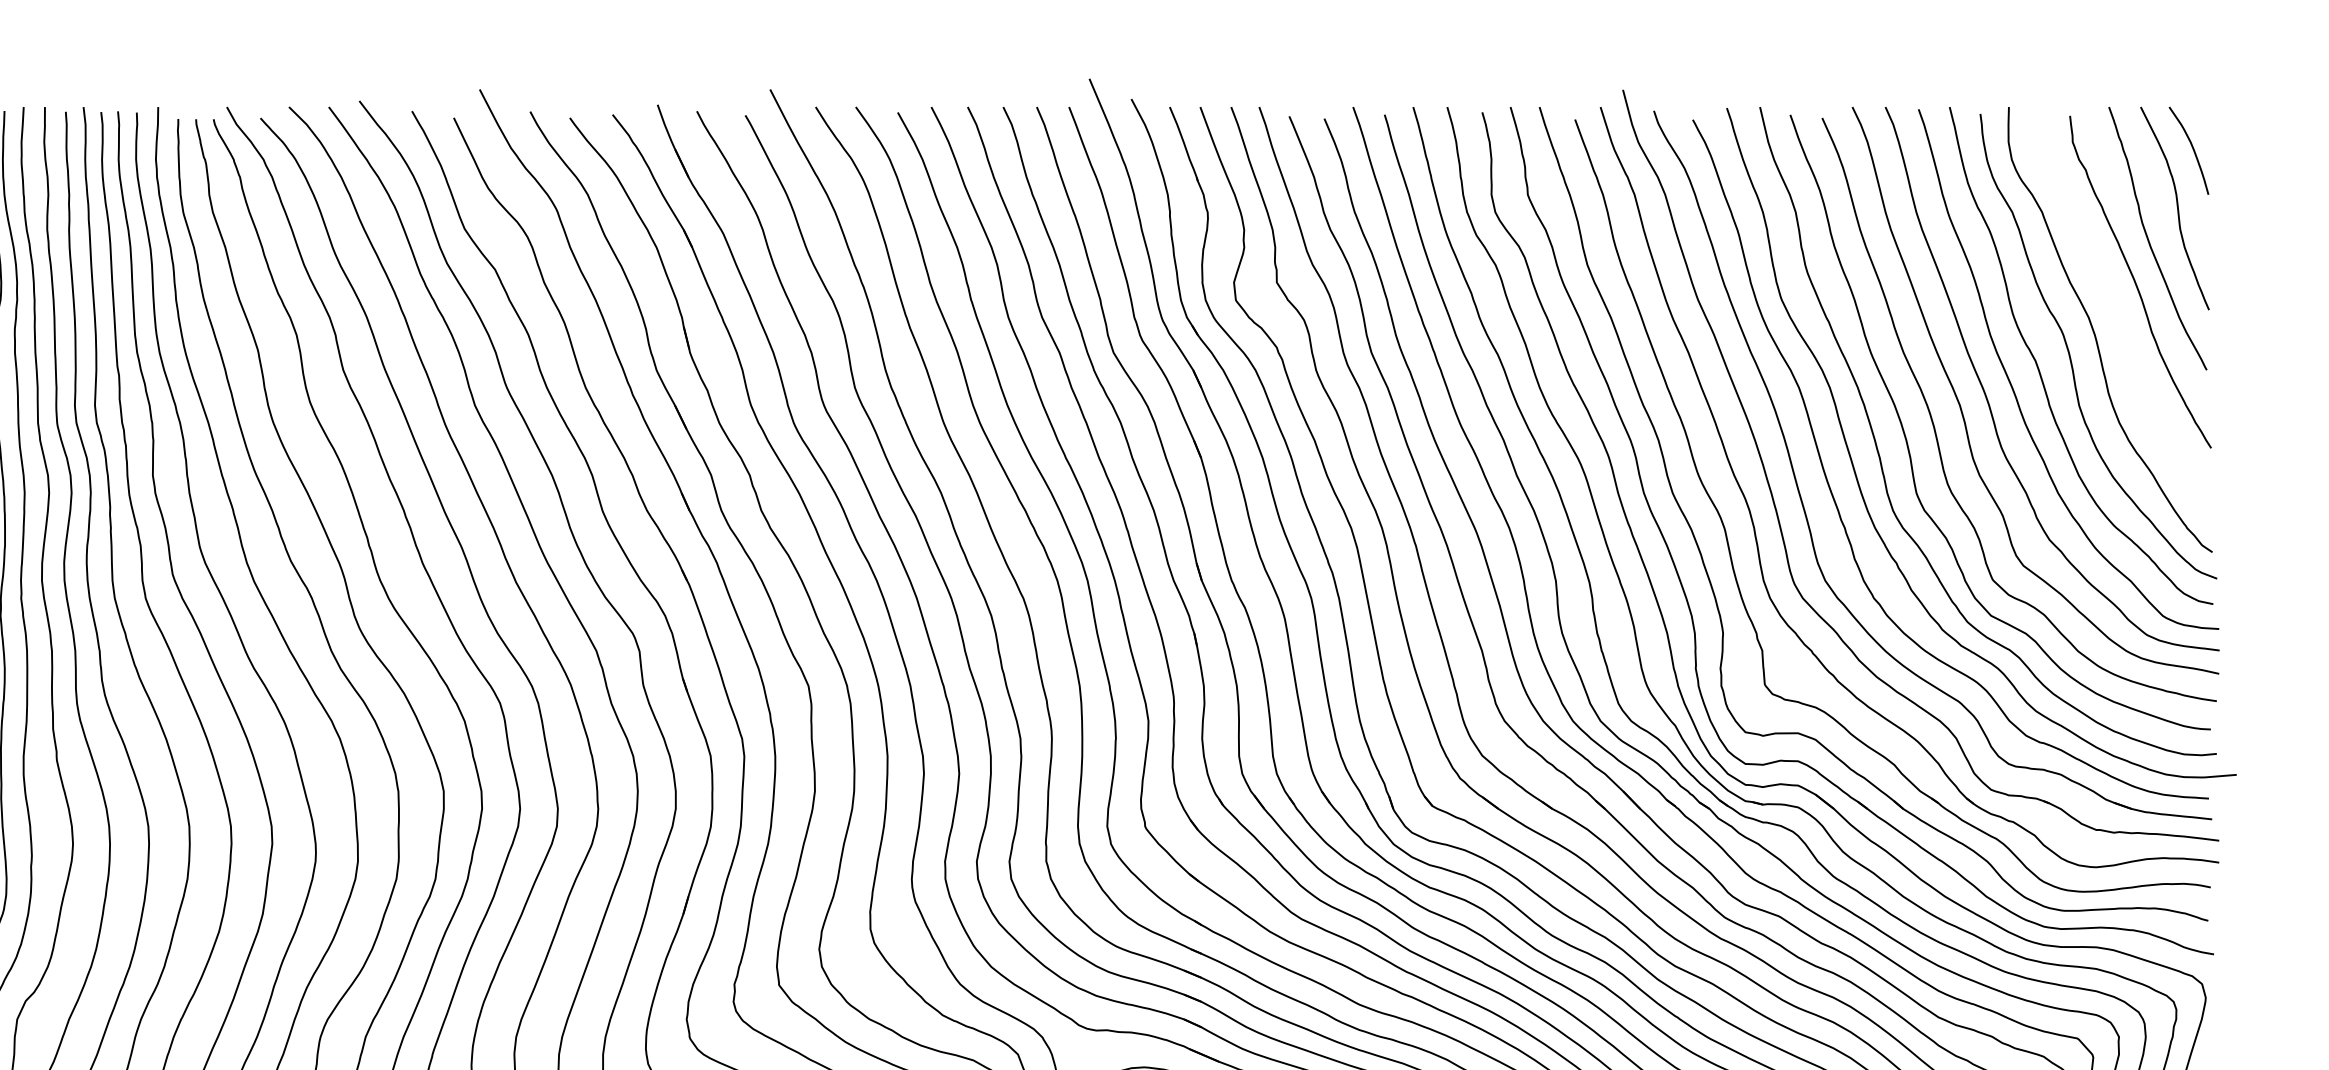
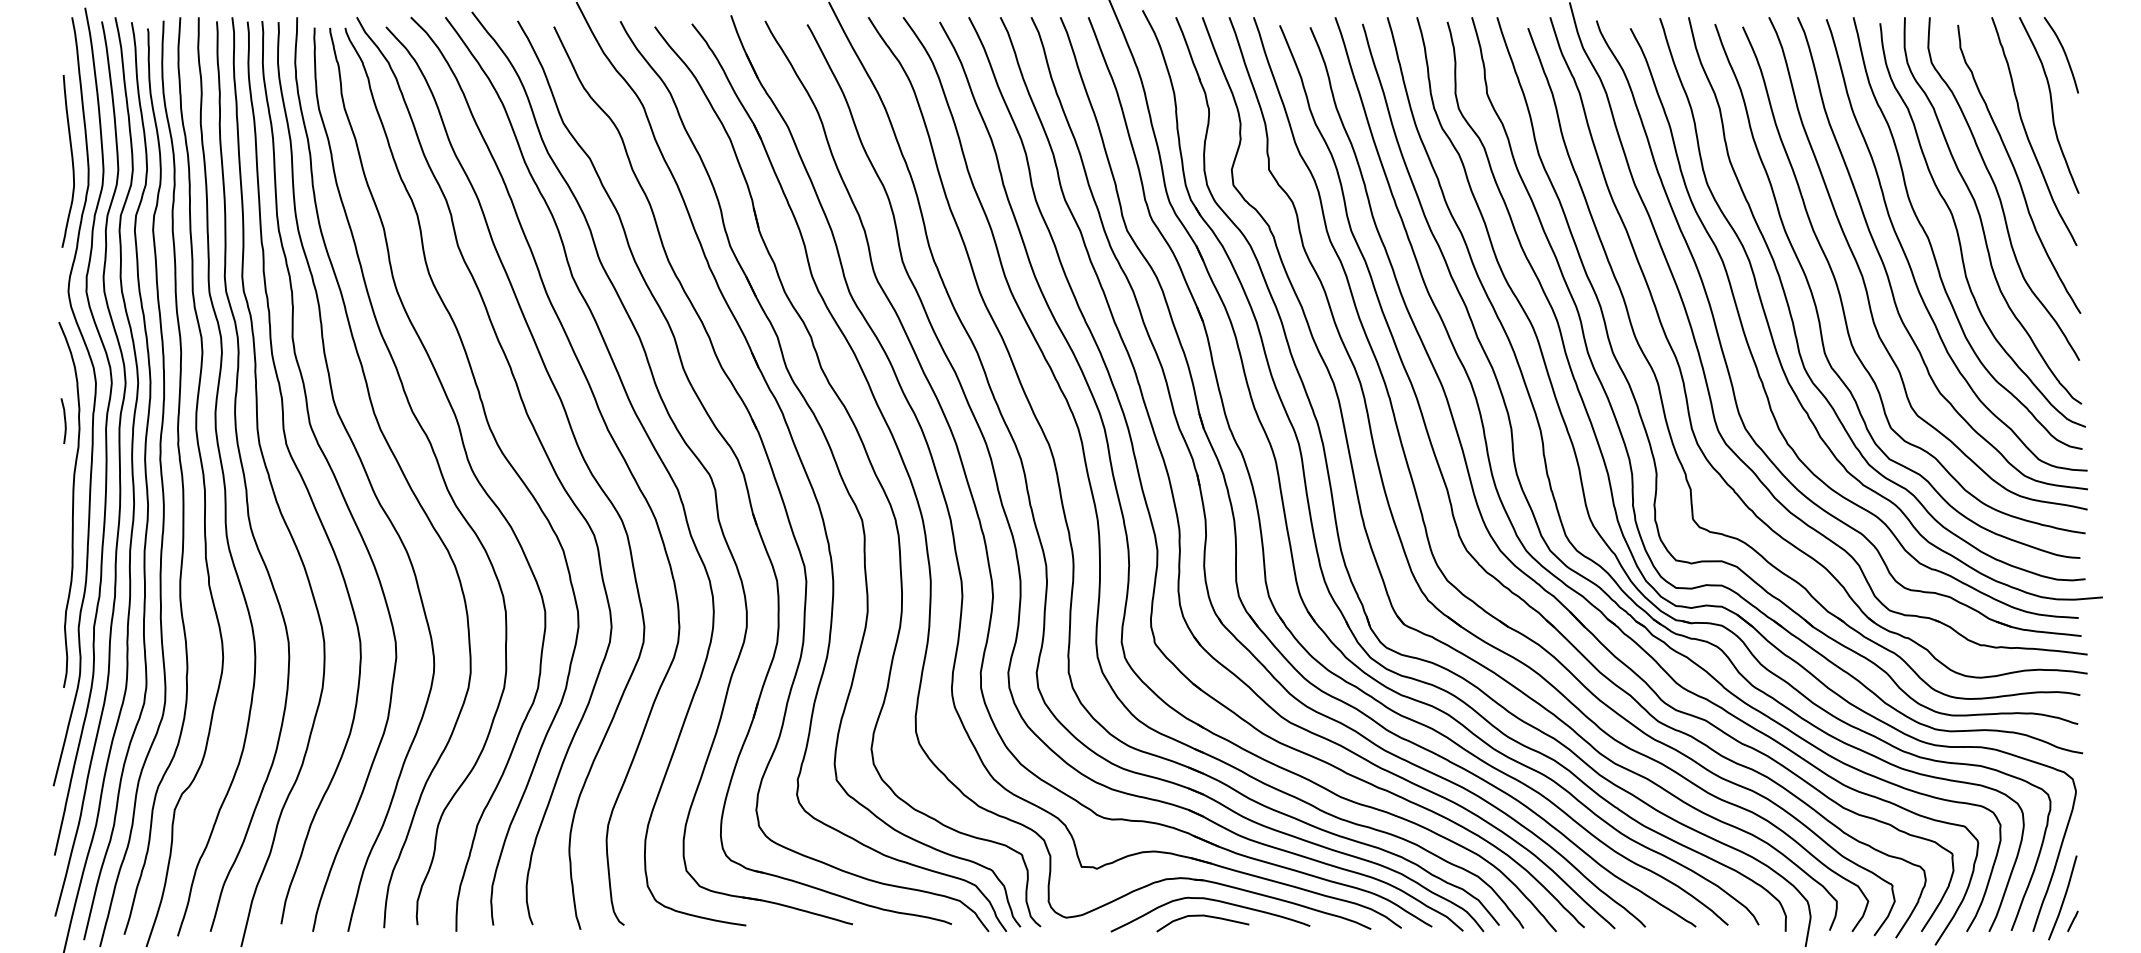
curve: (2116, 307) -> (1998, 191), added

